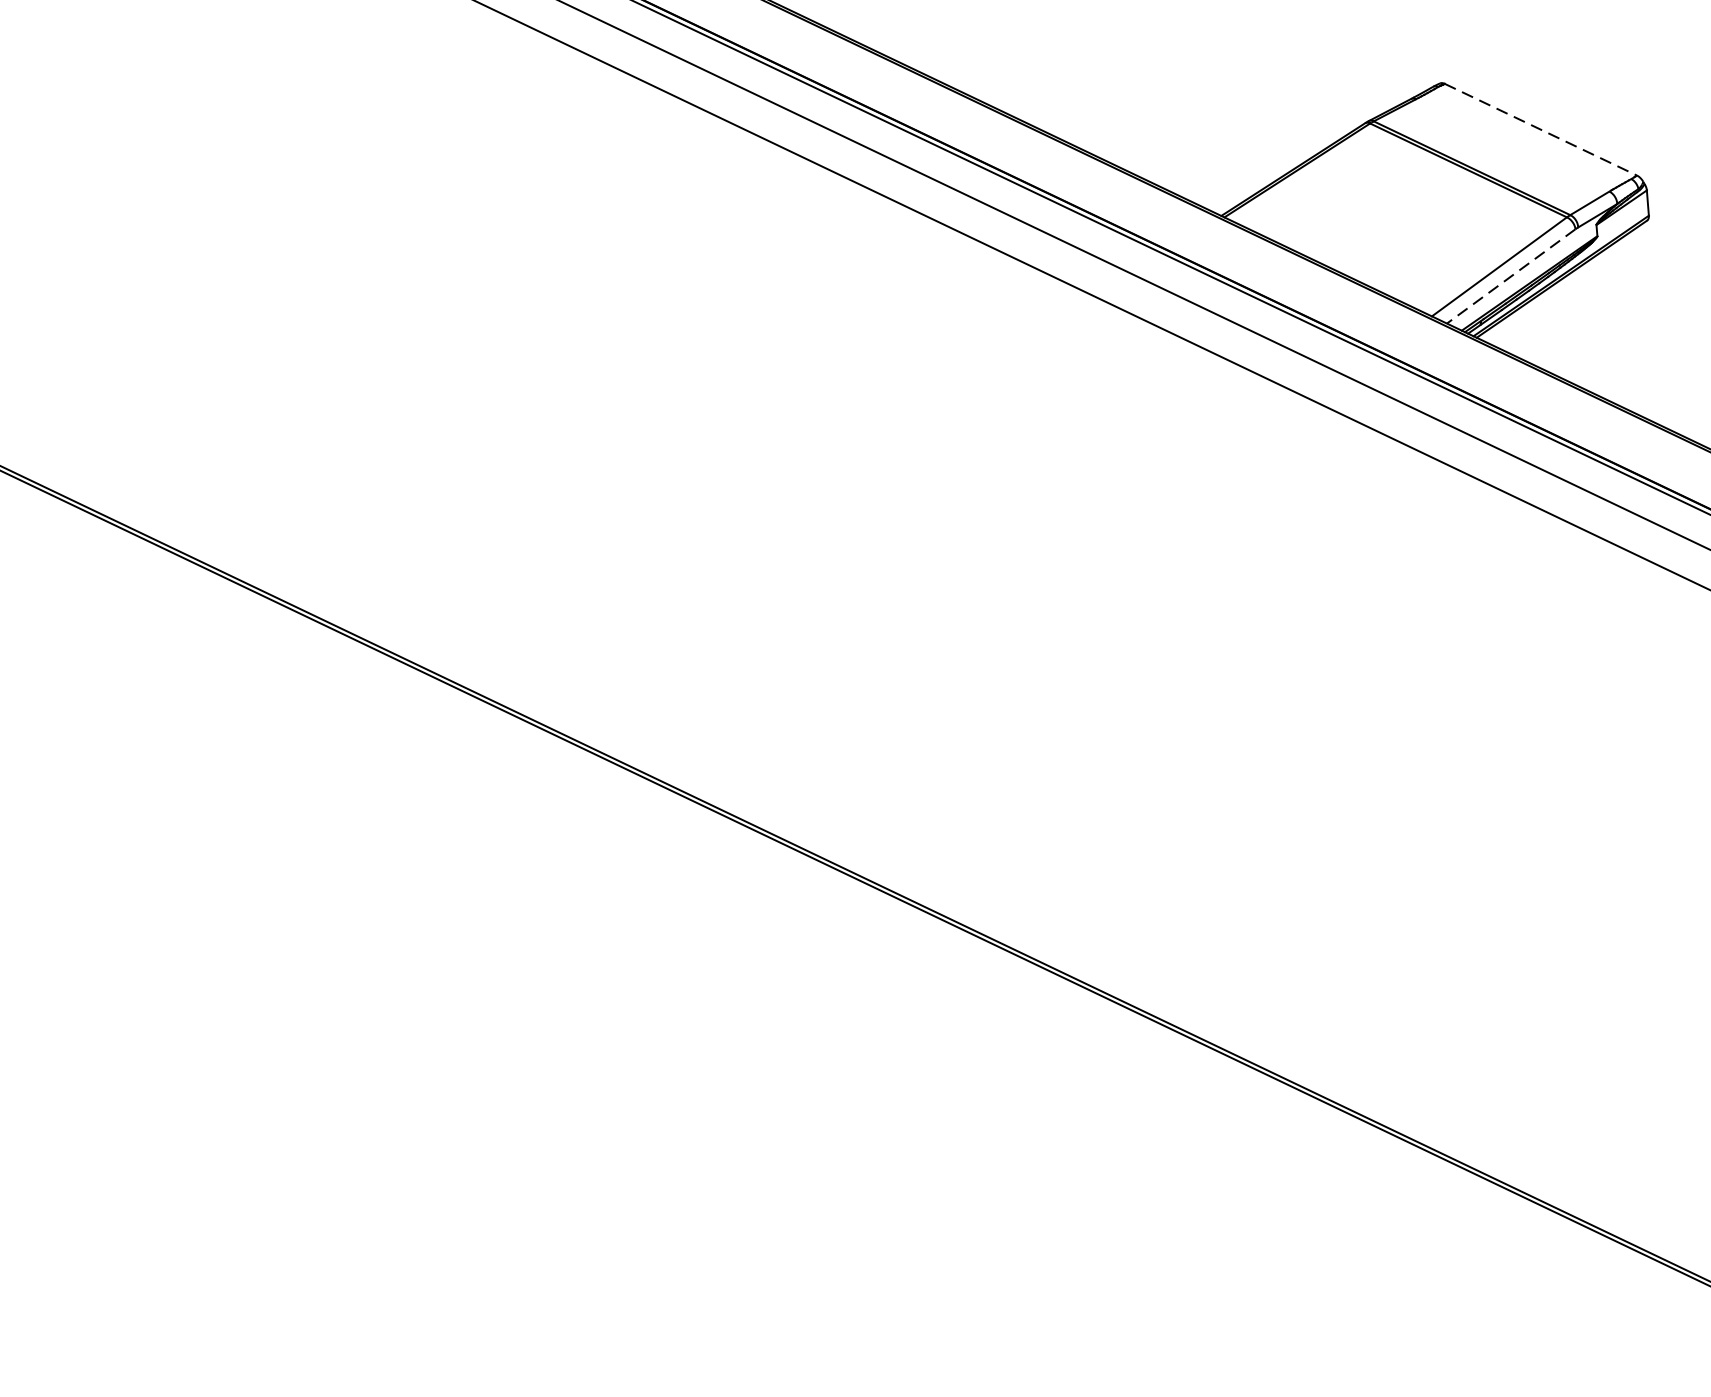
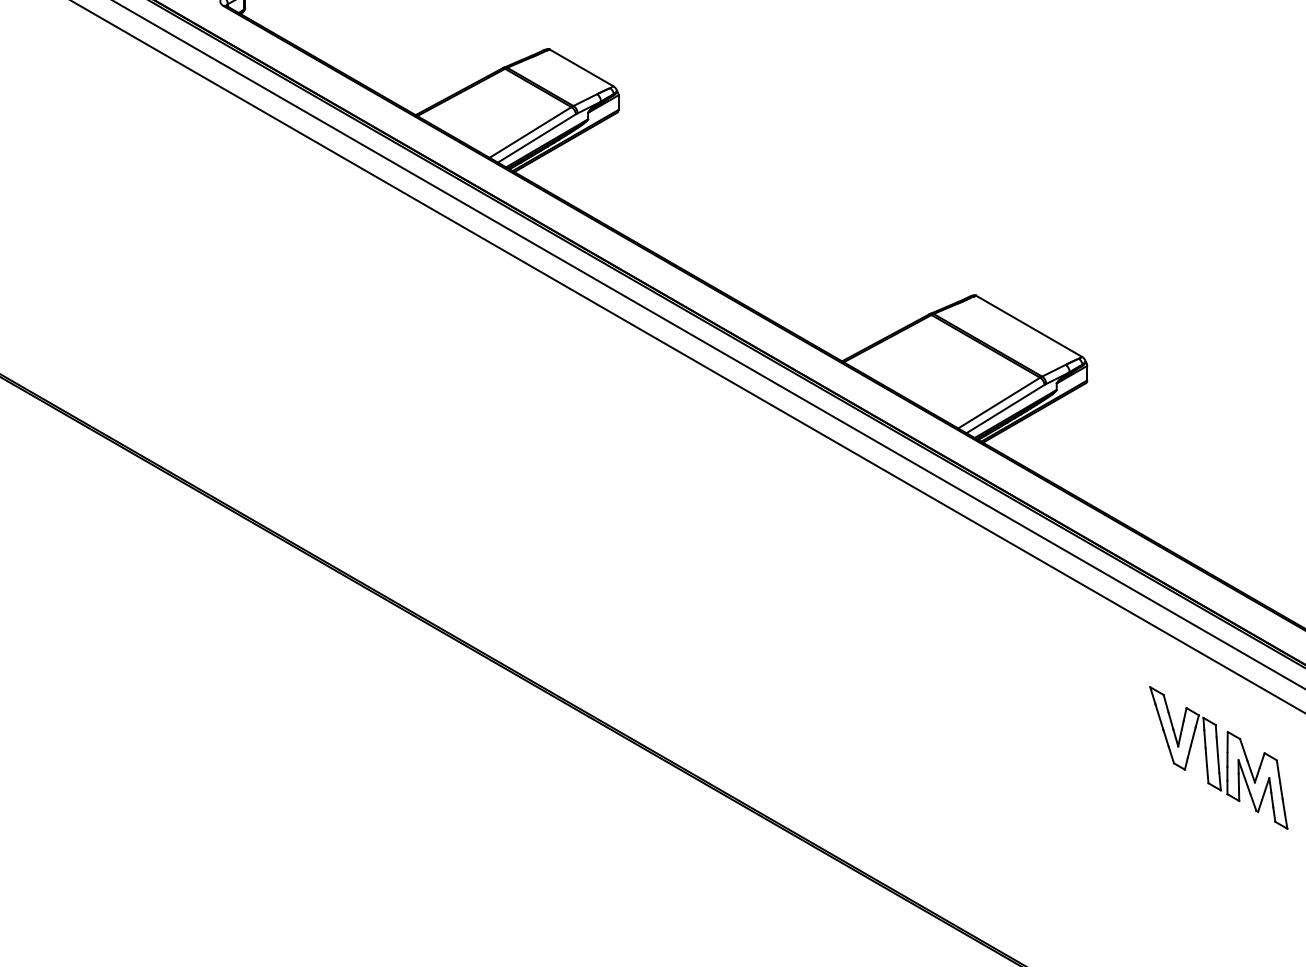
line: (1541, 129) -> (1029, 326), dashed -> solid
line: (1511, 277) -> (1005, 409), dashed -> solid

